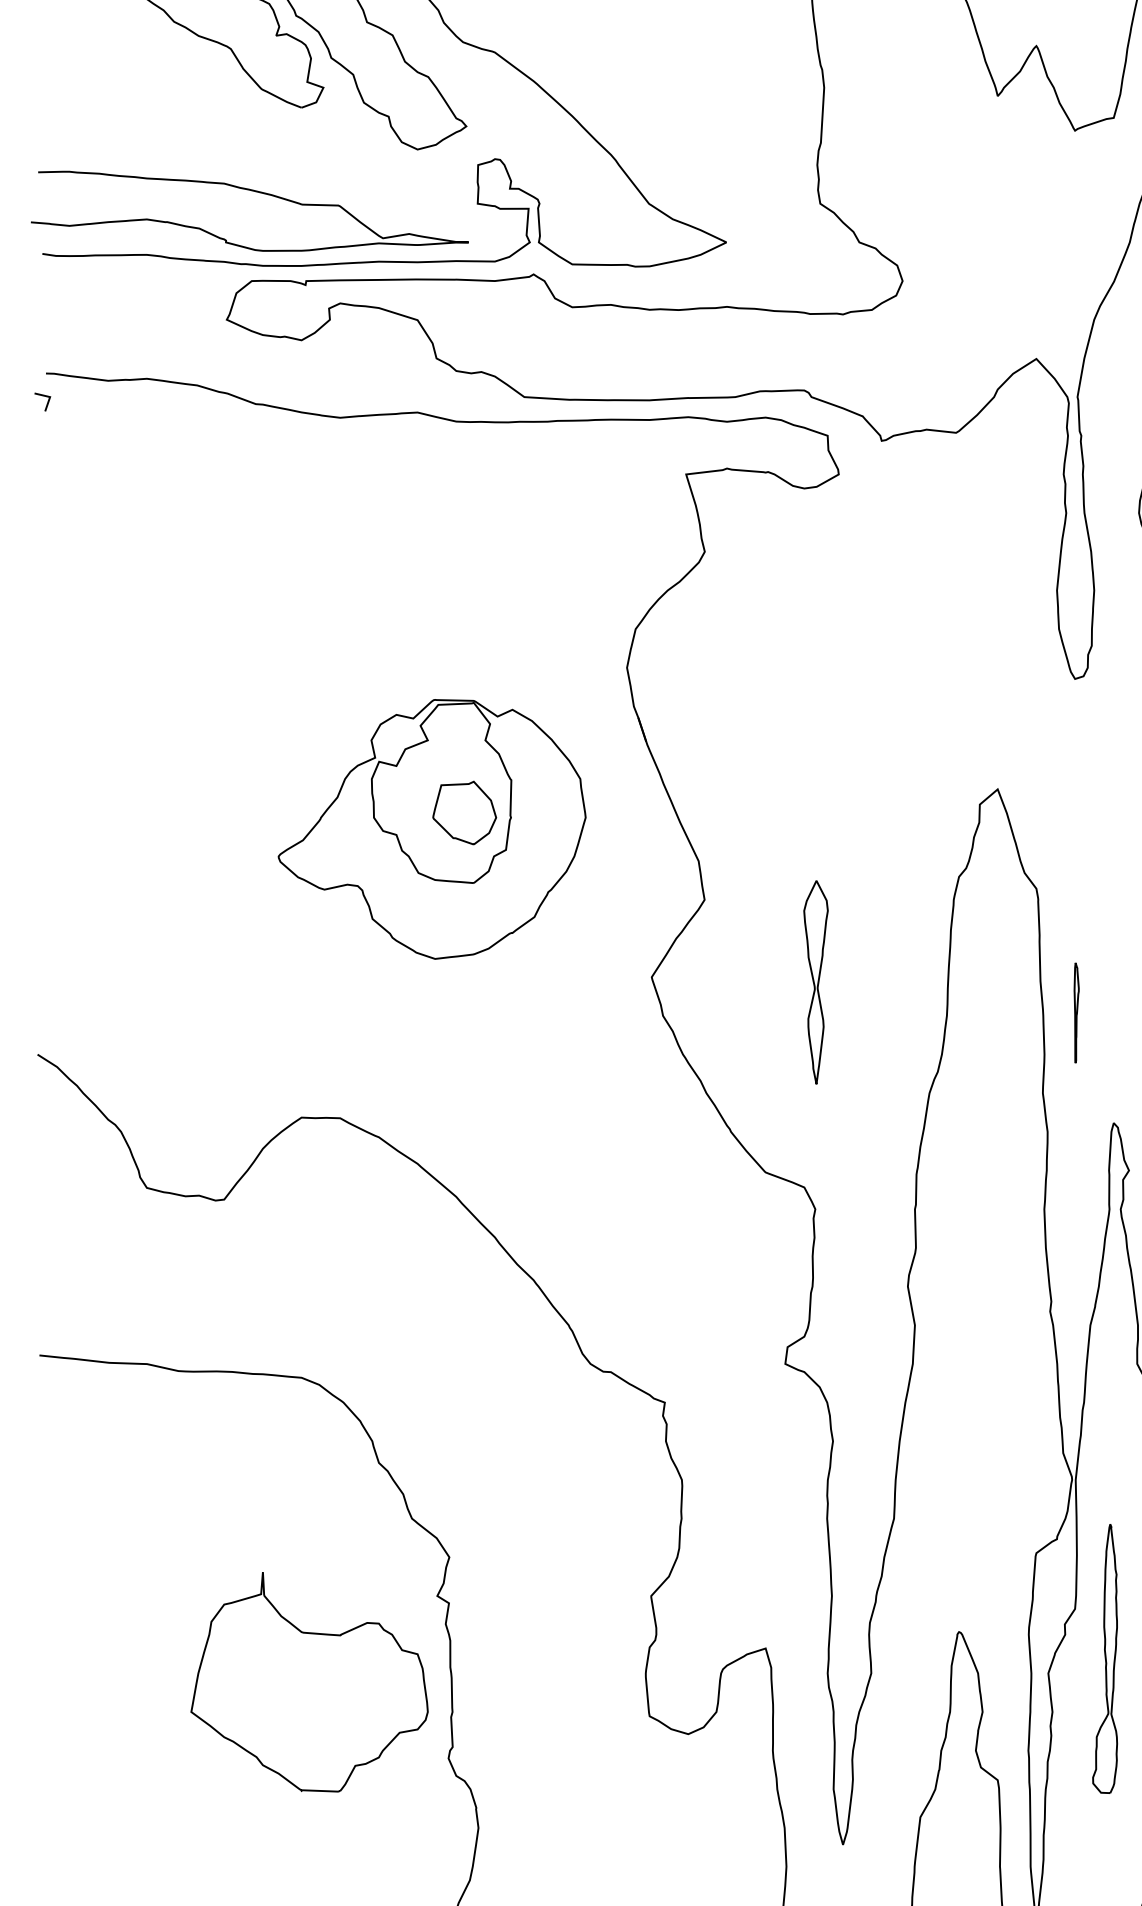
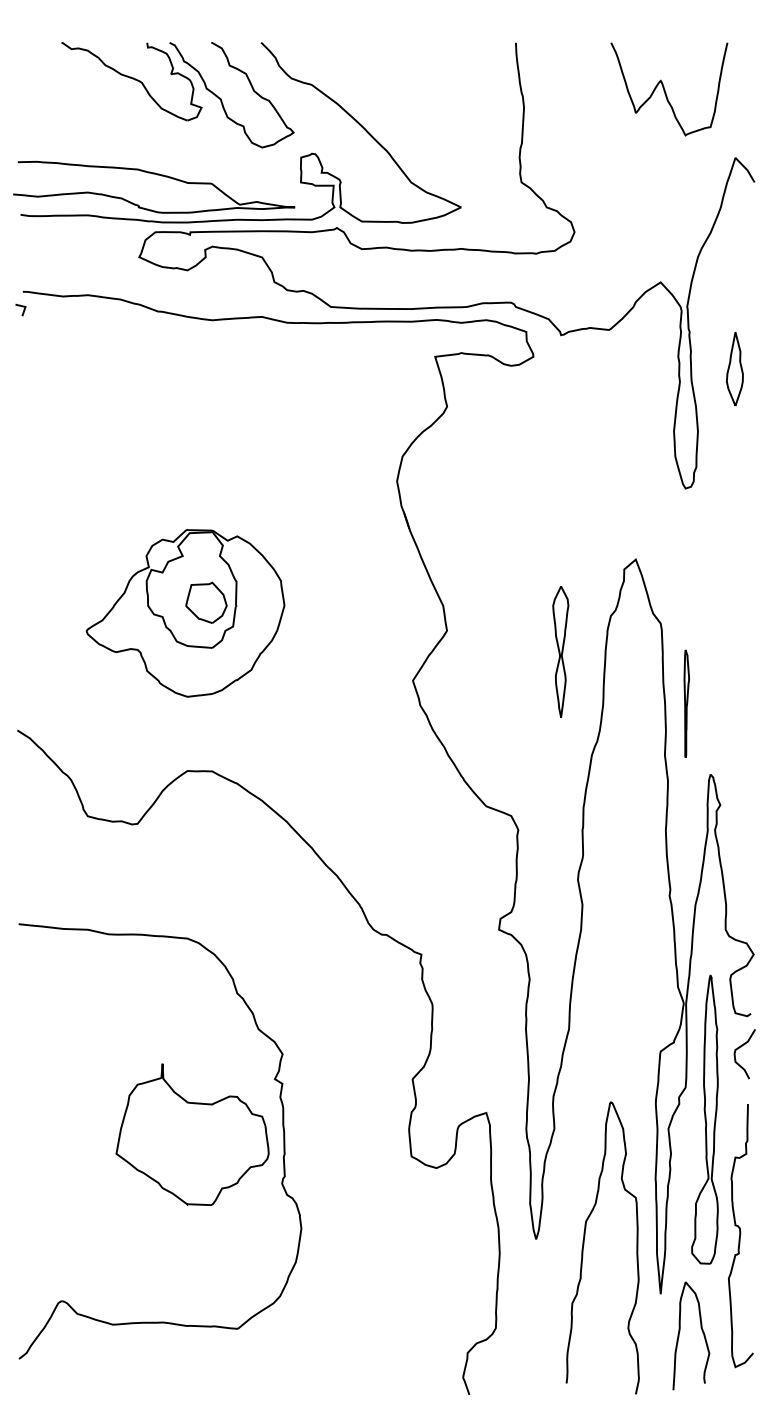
part: (432, 829) -> (185, 613), moved
part: (815, 981) -> (560, 651), moved
part: (1076, 1012) -> (686, 703), size x1.67
part: (1104, 1658) -> (704, 1119), size x1.67

